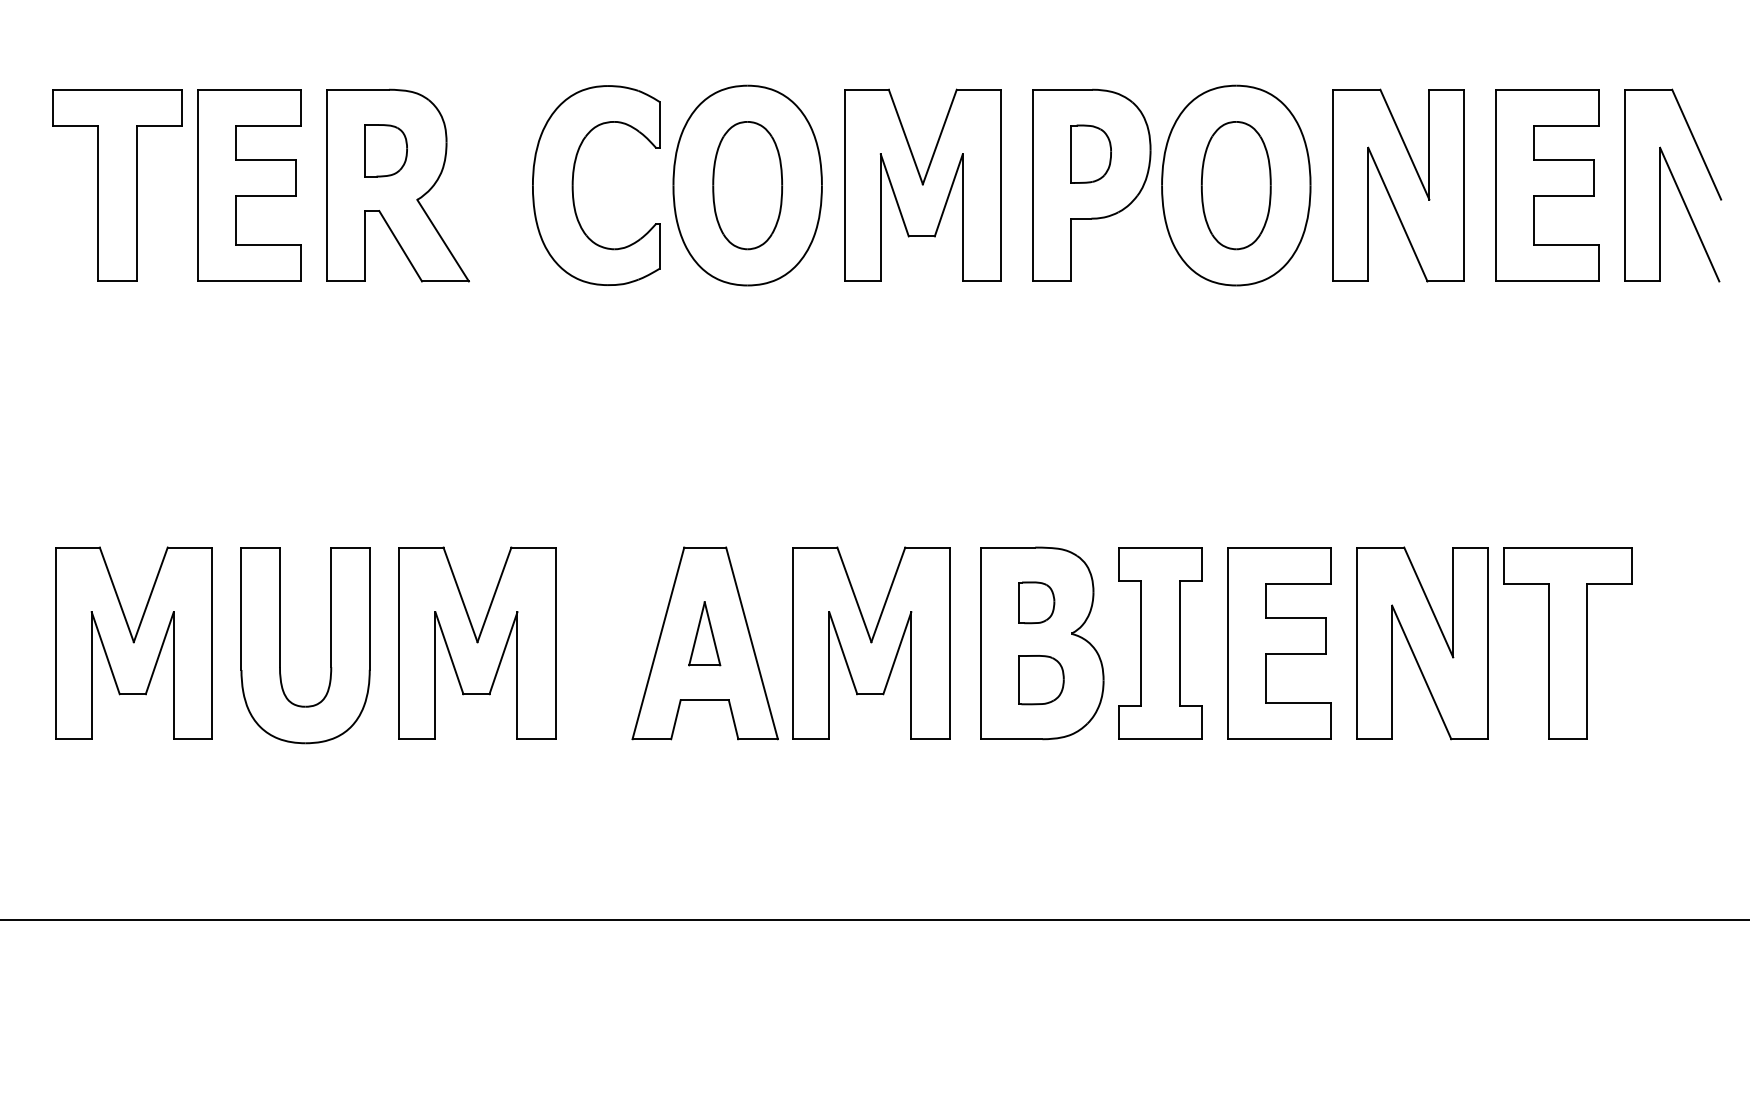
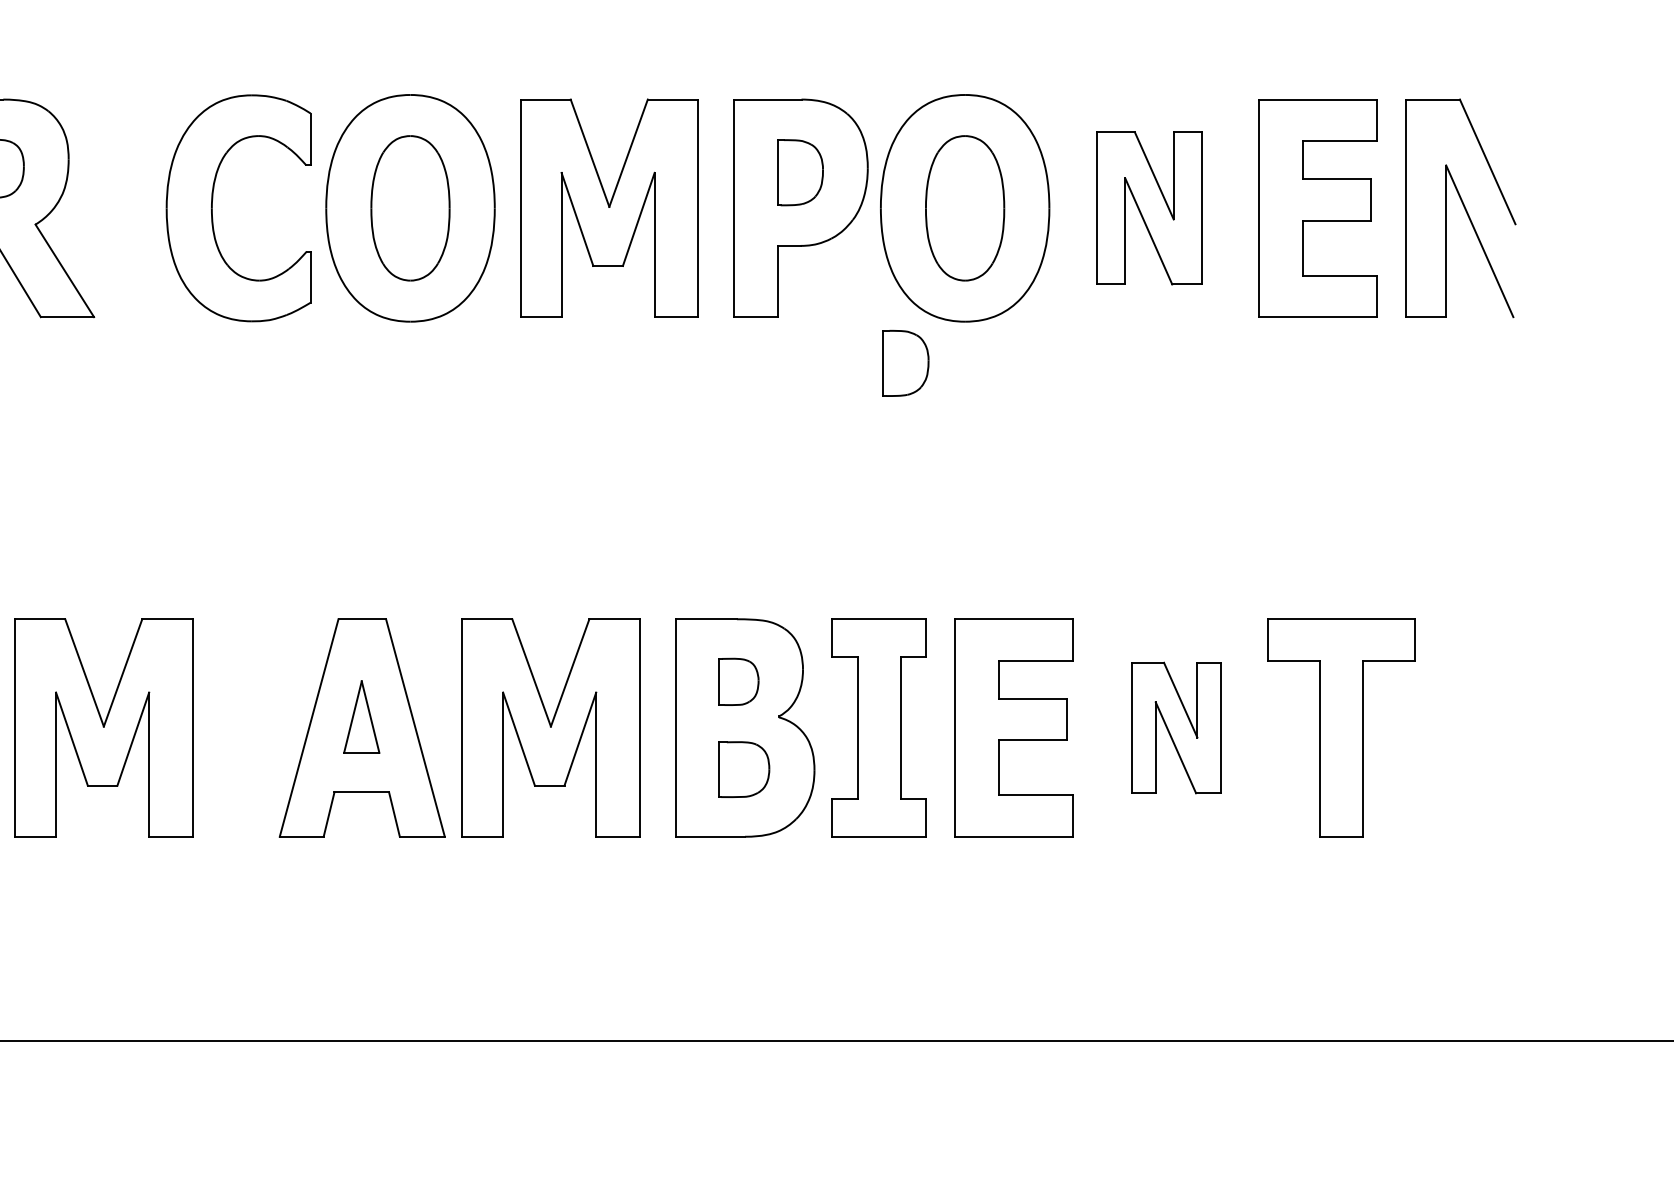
part: (1398, 185) -> (1149, 208), size x0.7
part: (1183, 321) -> (905, 362), added
part: (1422, 643) -> (1176, 728), size x0.6

